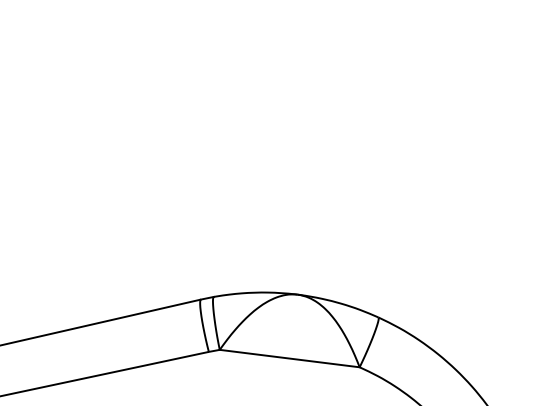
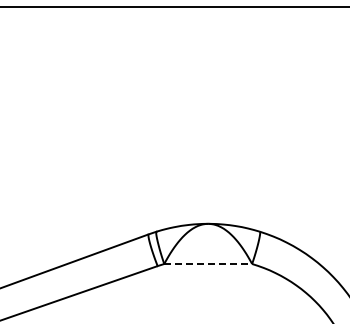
line: (290, 359) -> (208, 264), solid -> dashed

